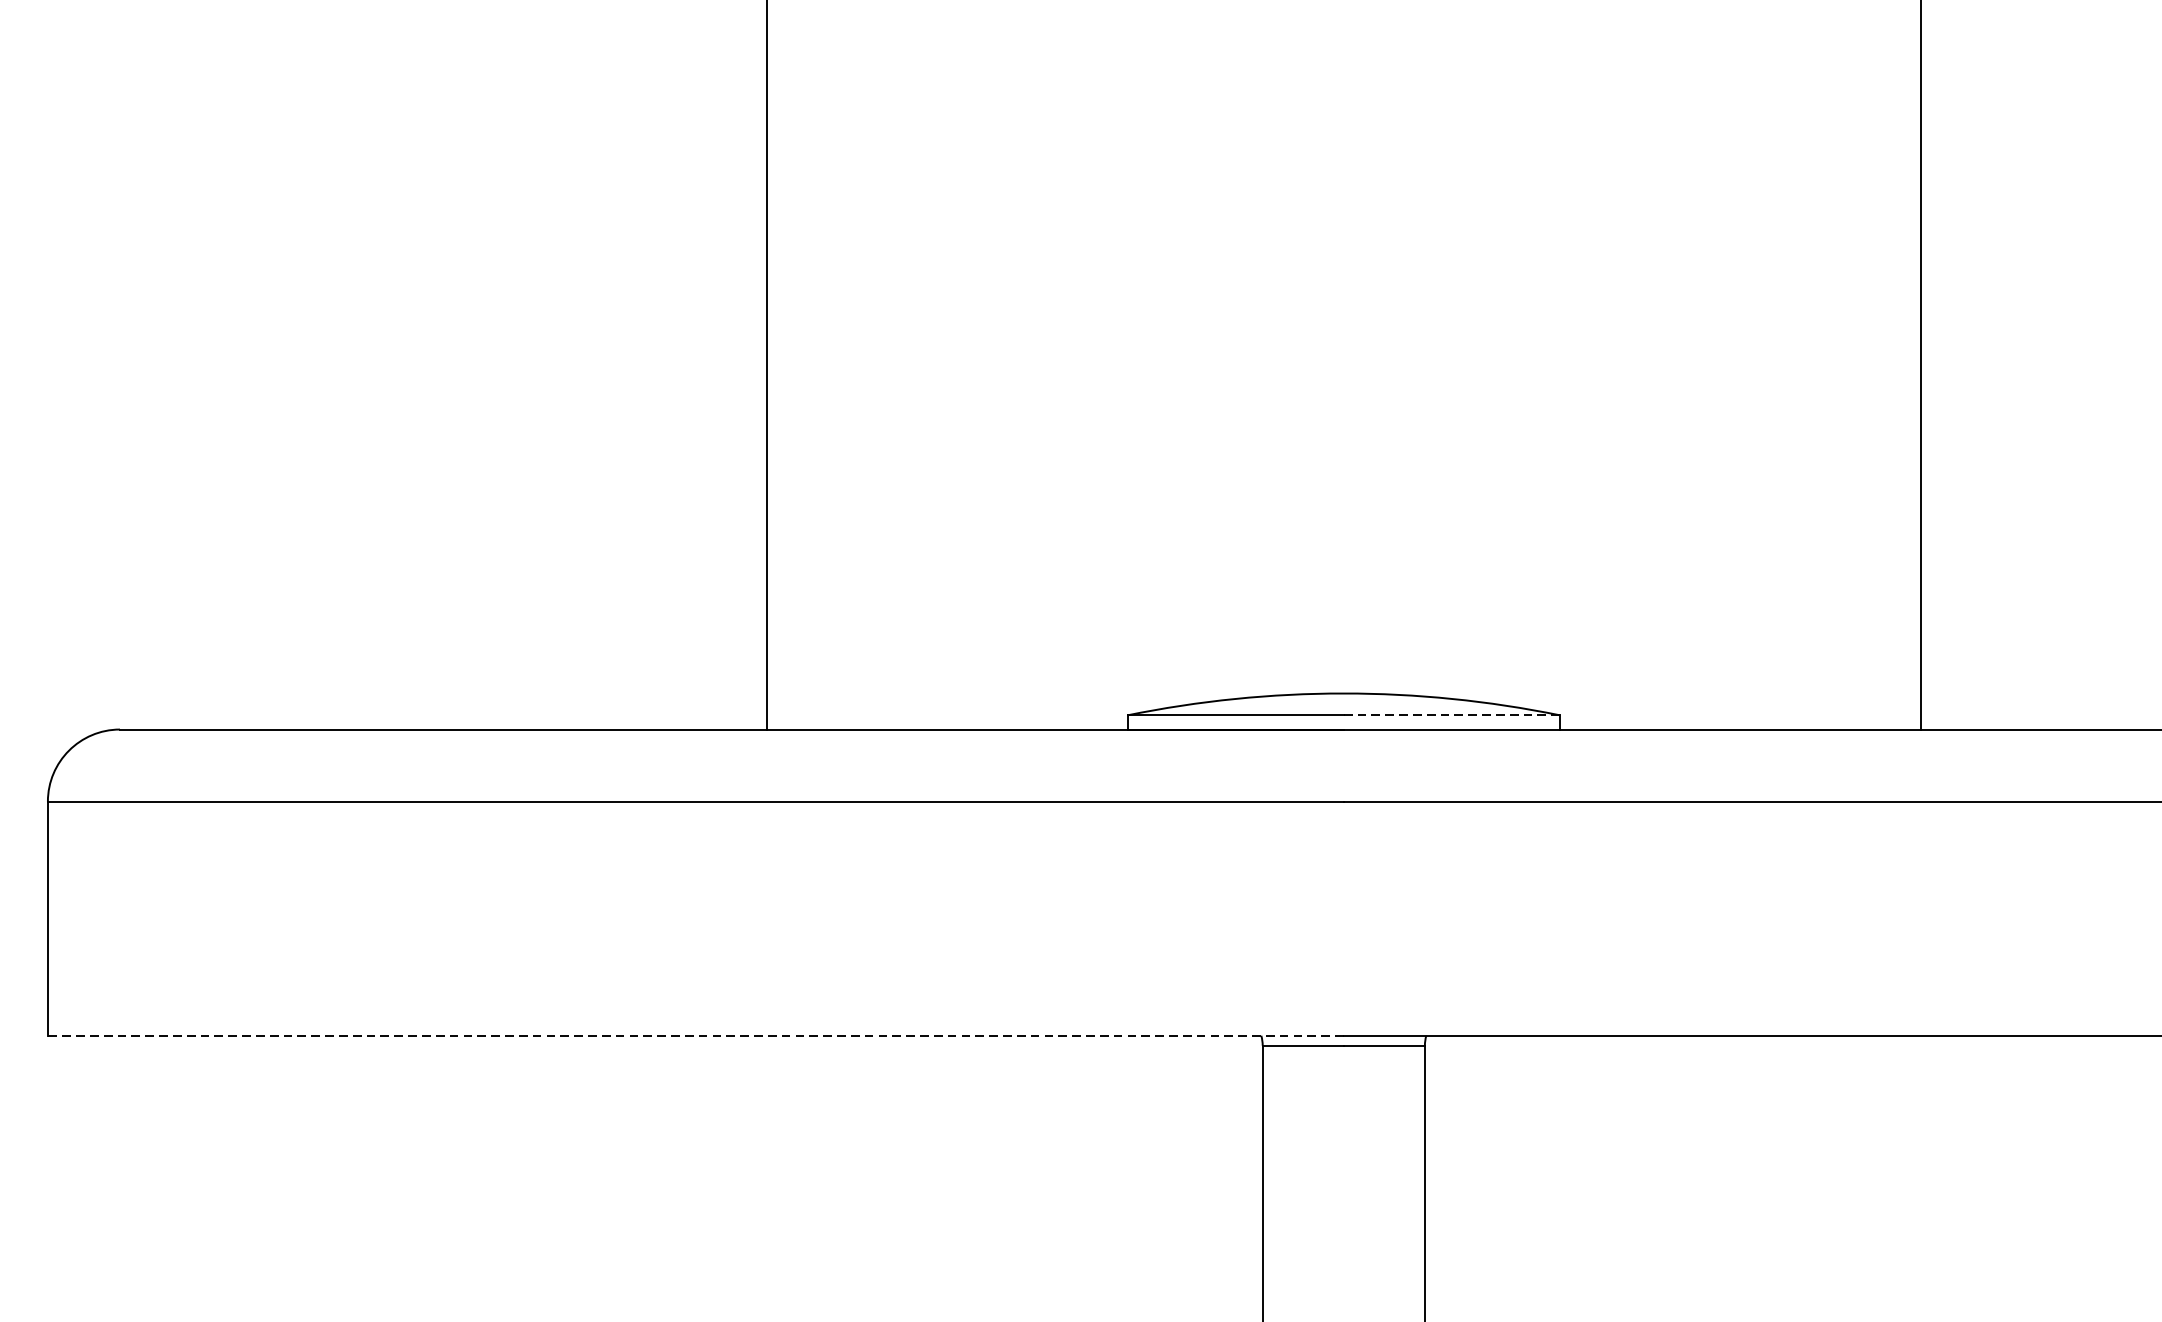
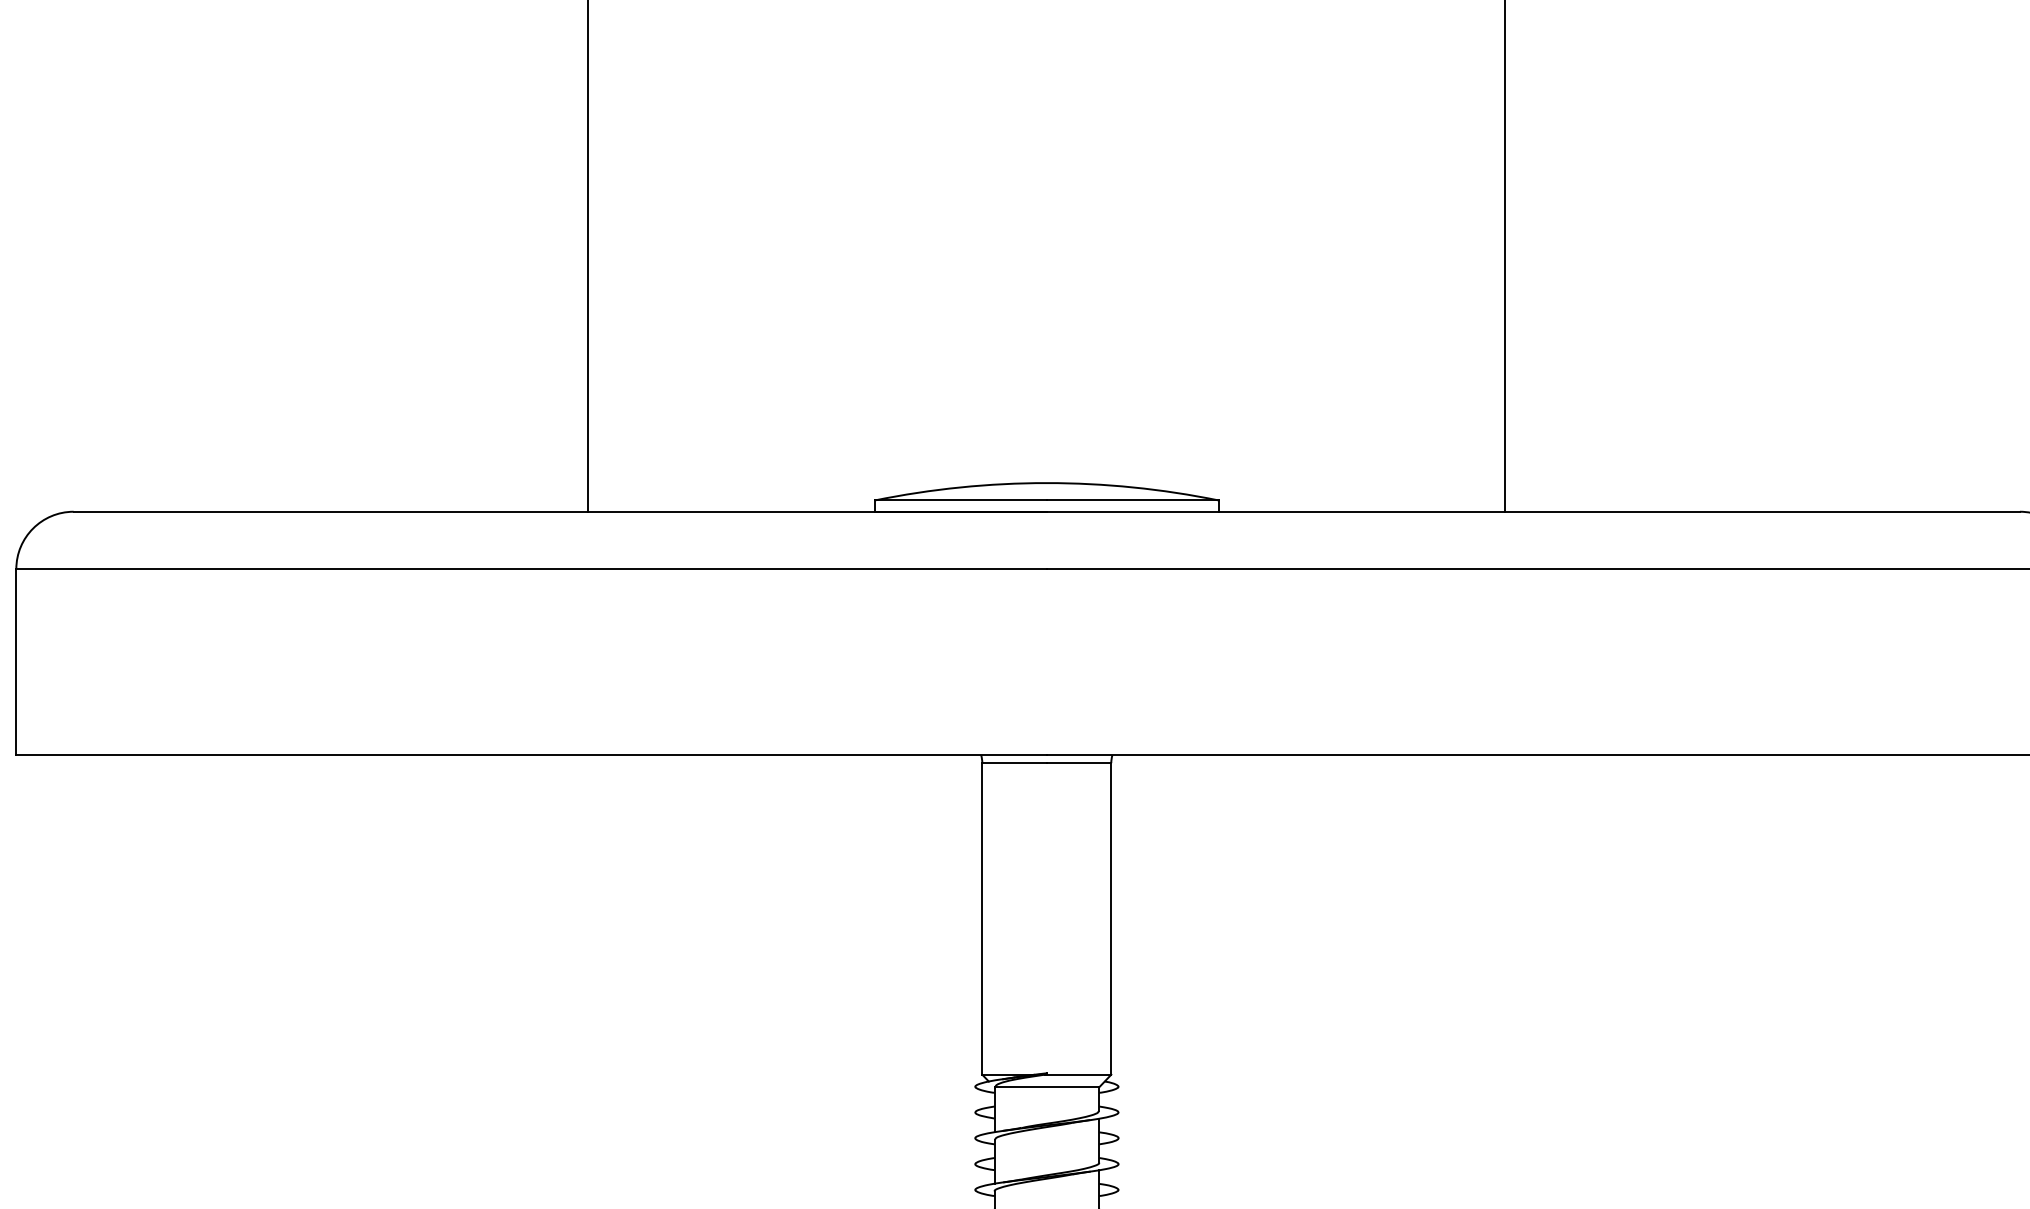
line: (1451, 715) -> (1132, 500), dashed -> solid
line: (695, 1036) -> (531, 755), dashed -> solid

